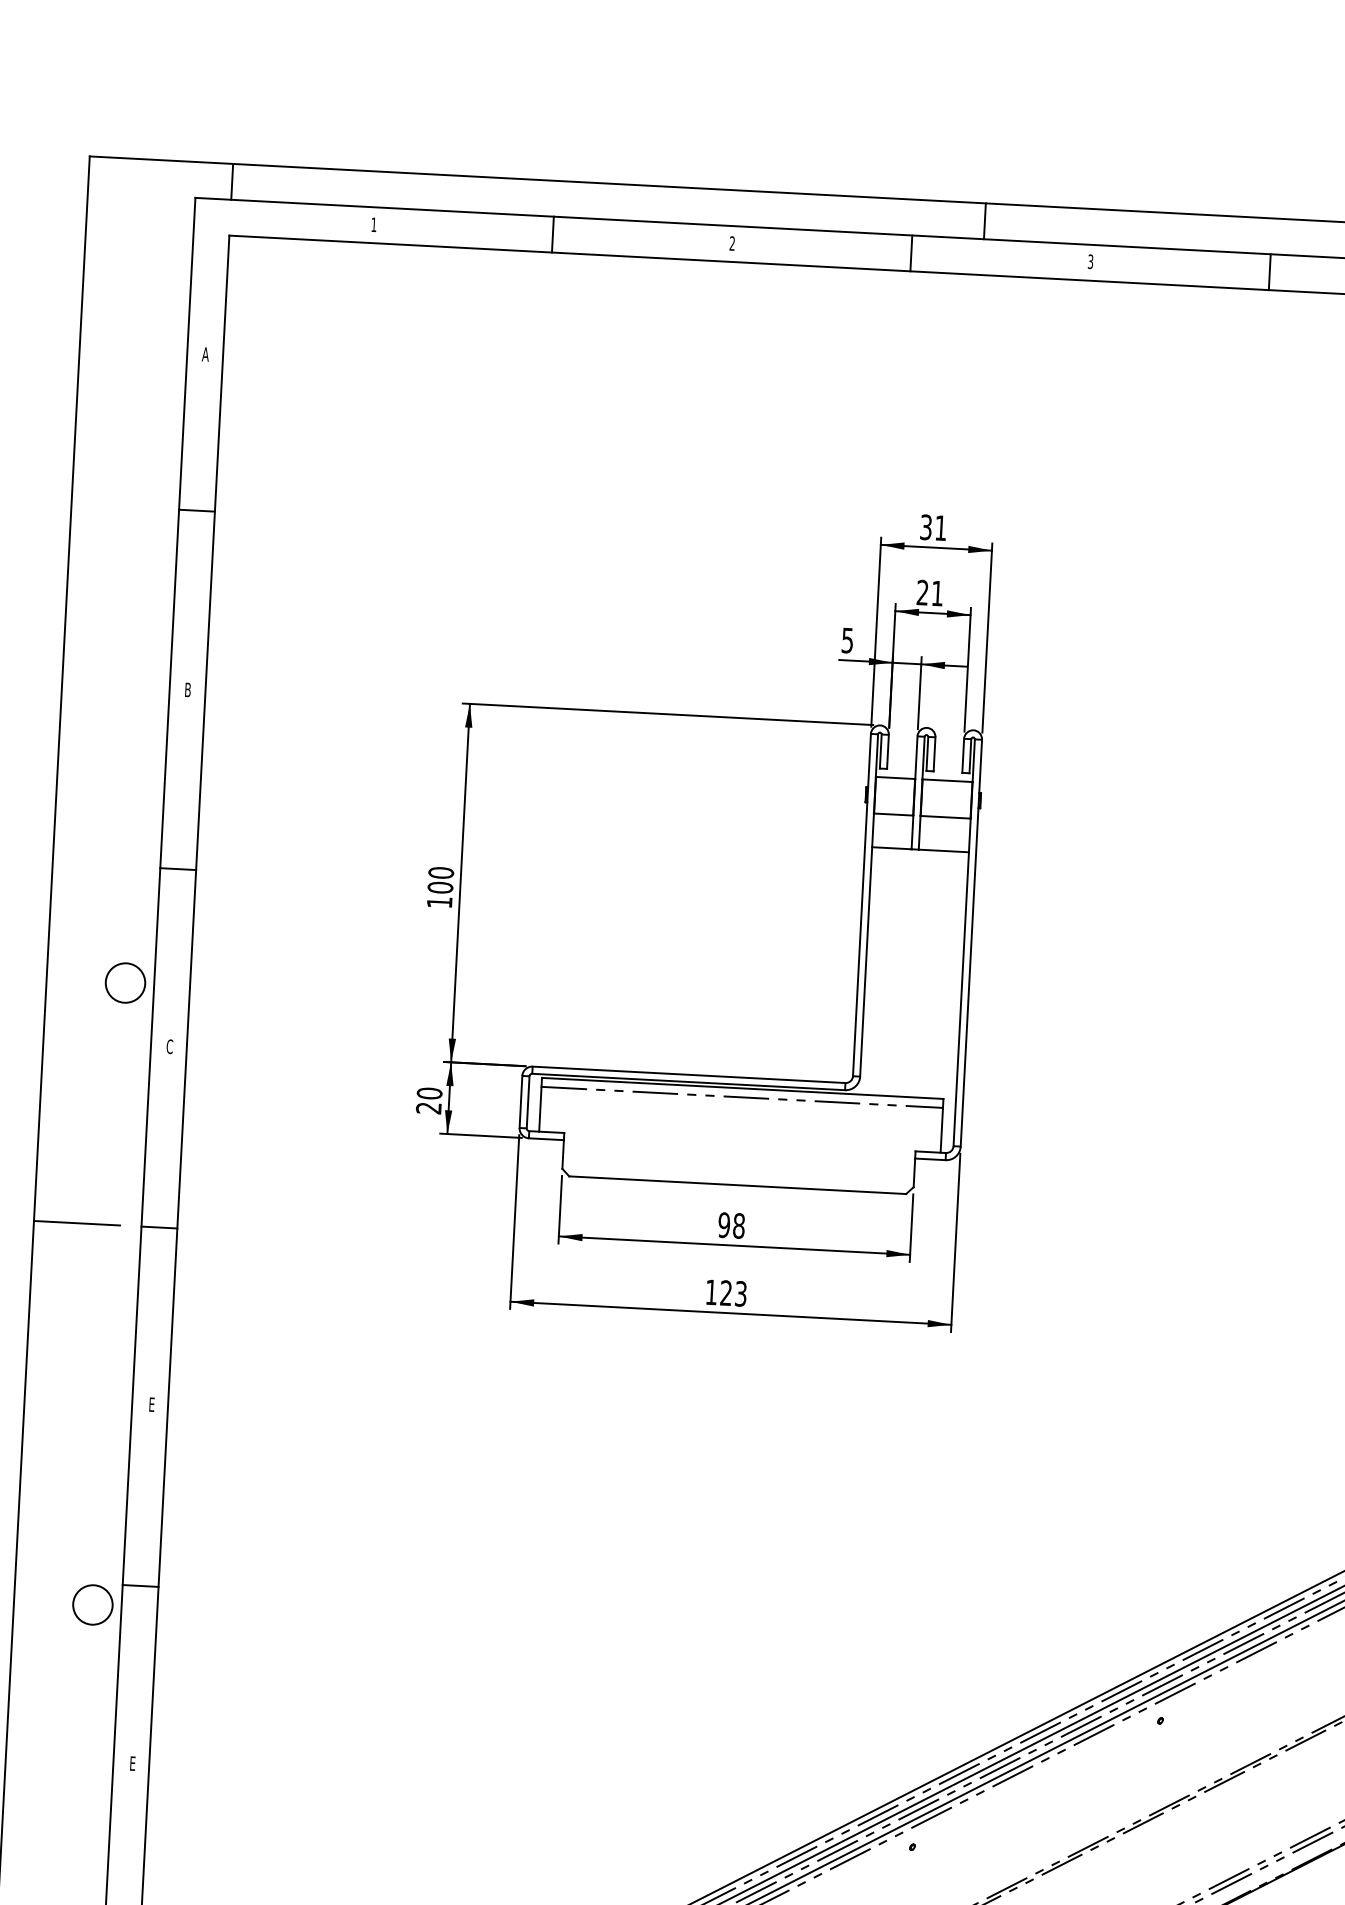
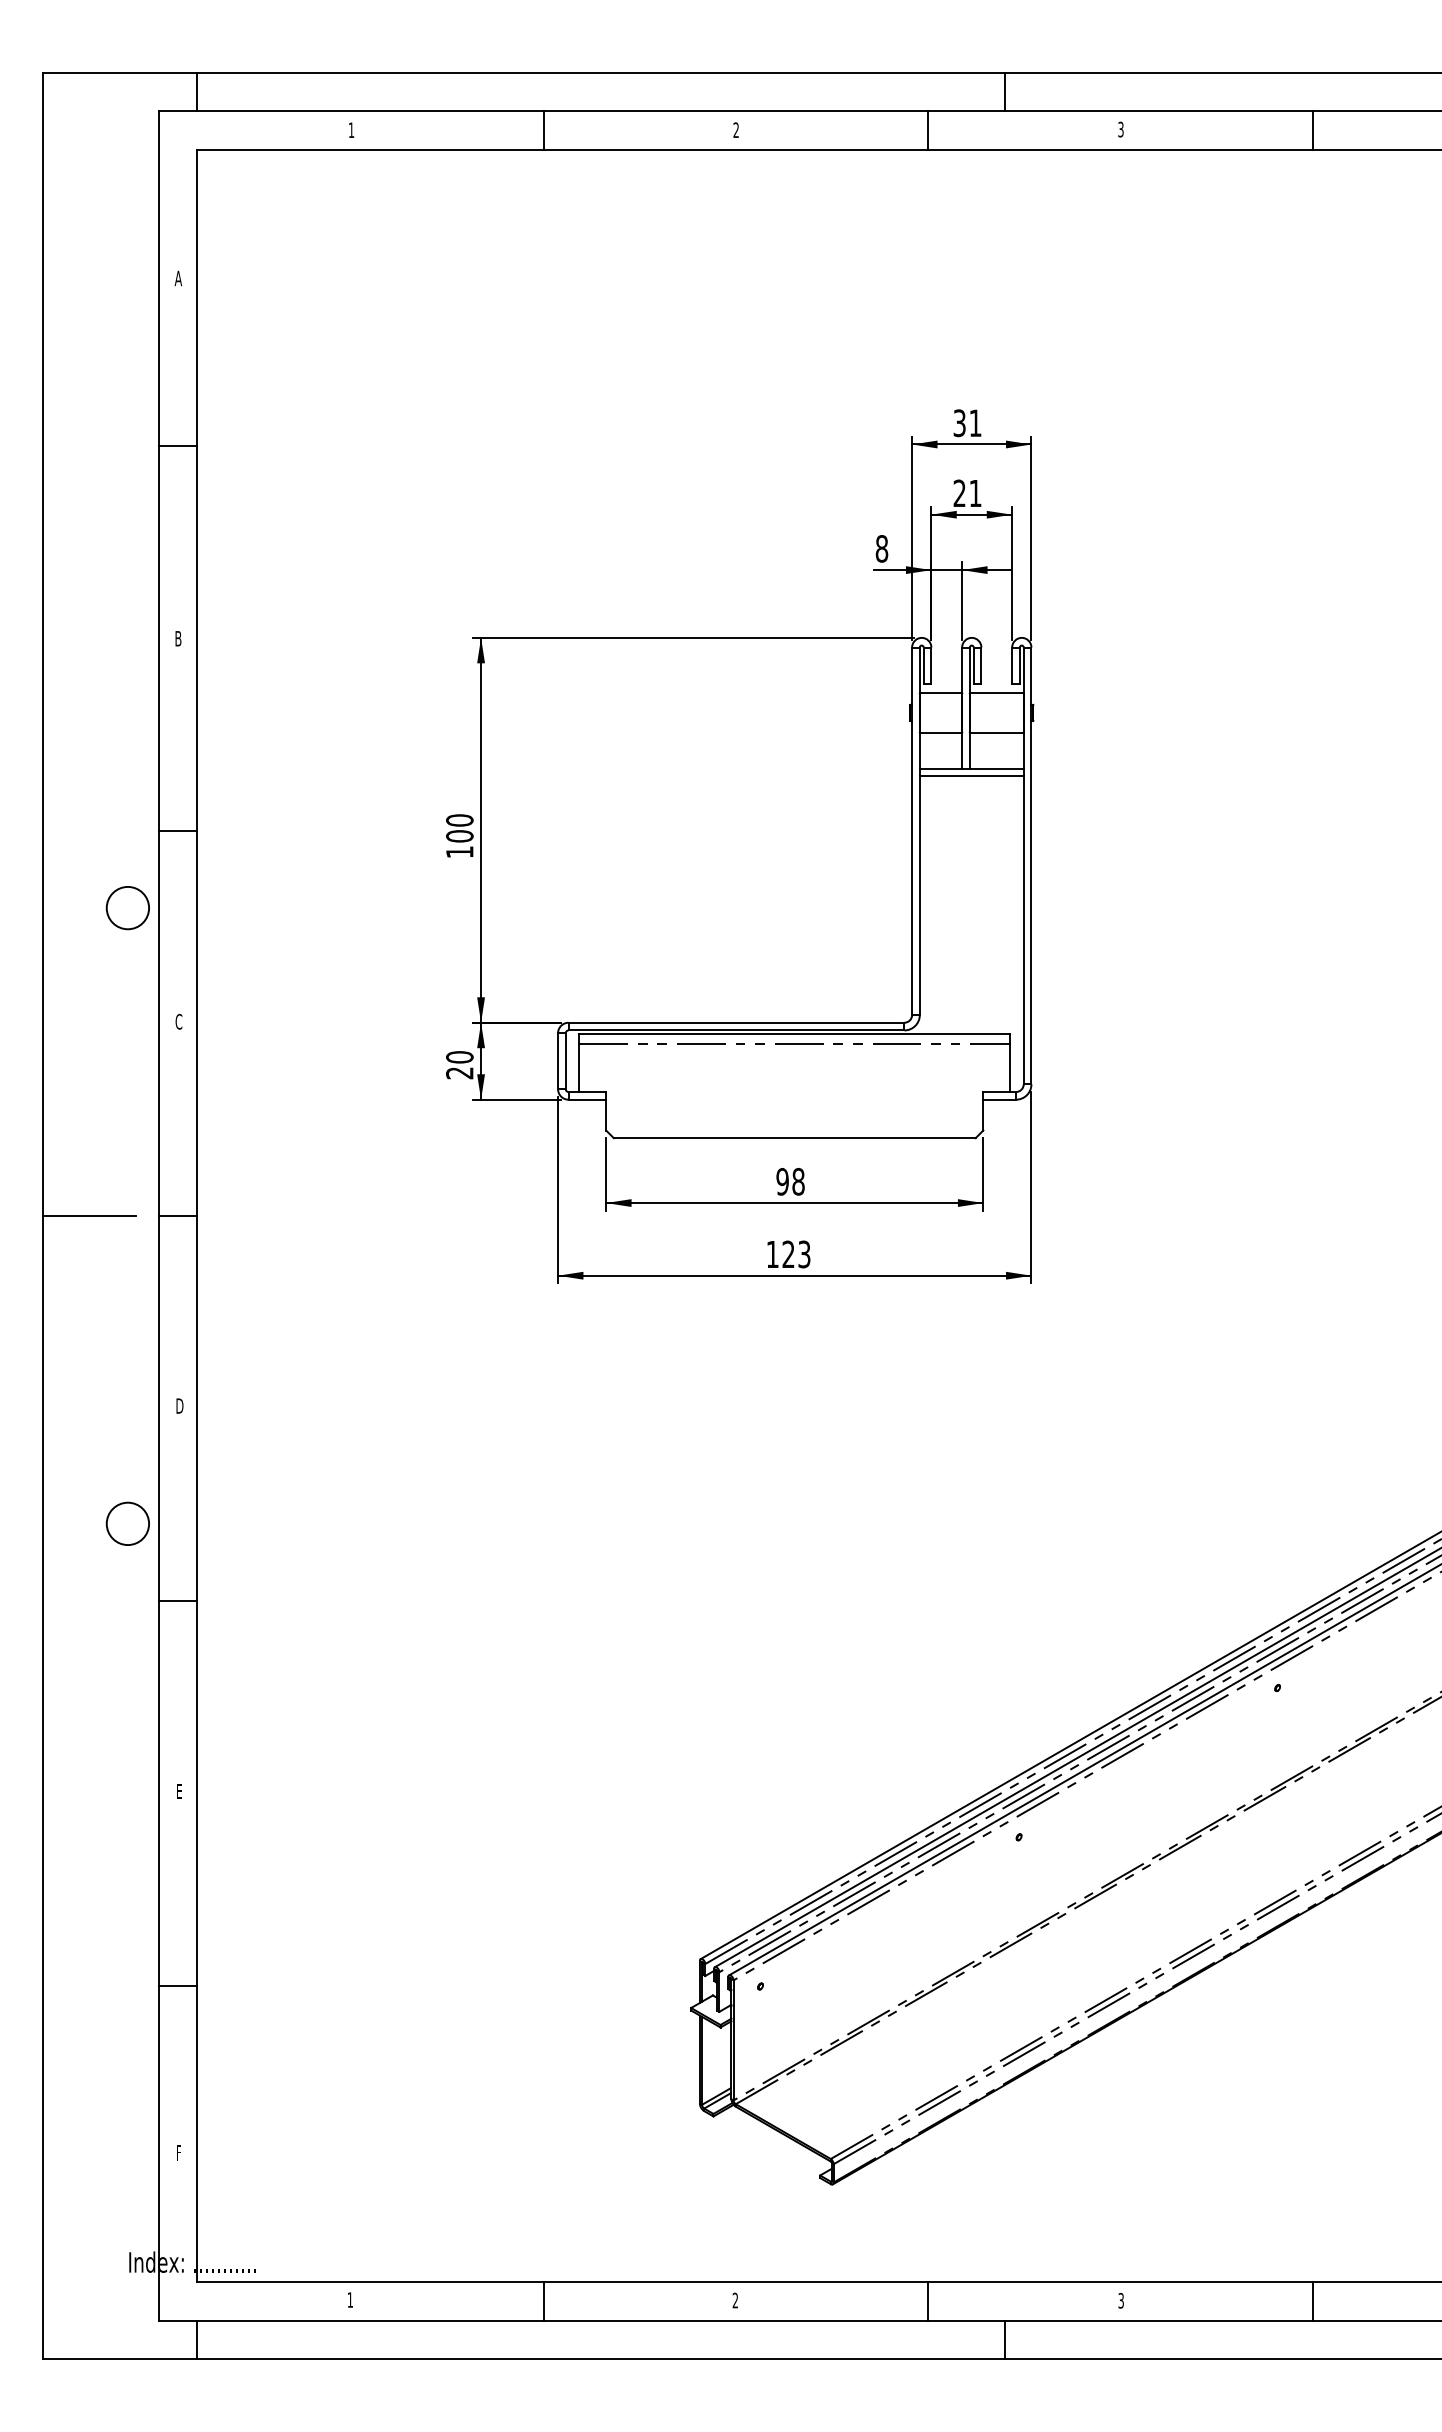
text: (847, 640) -> (881, 548), 5 -> 8
line: (919, 856) -> (971, 776), added
circle: (125, 983) -> (127, 908), moved
text: (151, 1404) -> (179, 1405), E -> D
circle: (92, 1604) -> (127, 1523), moved

